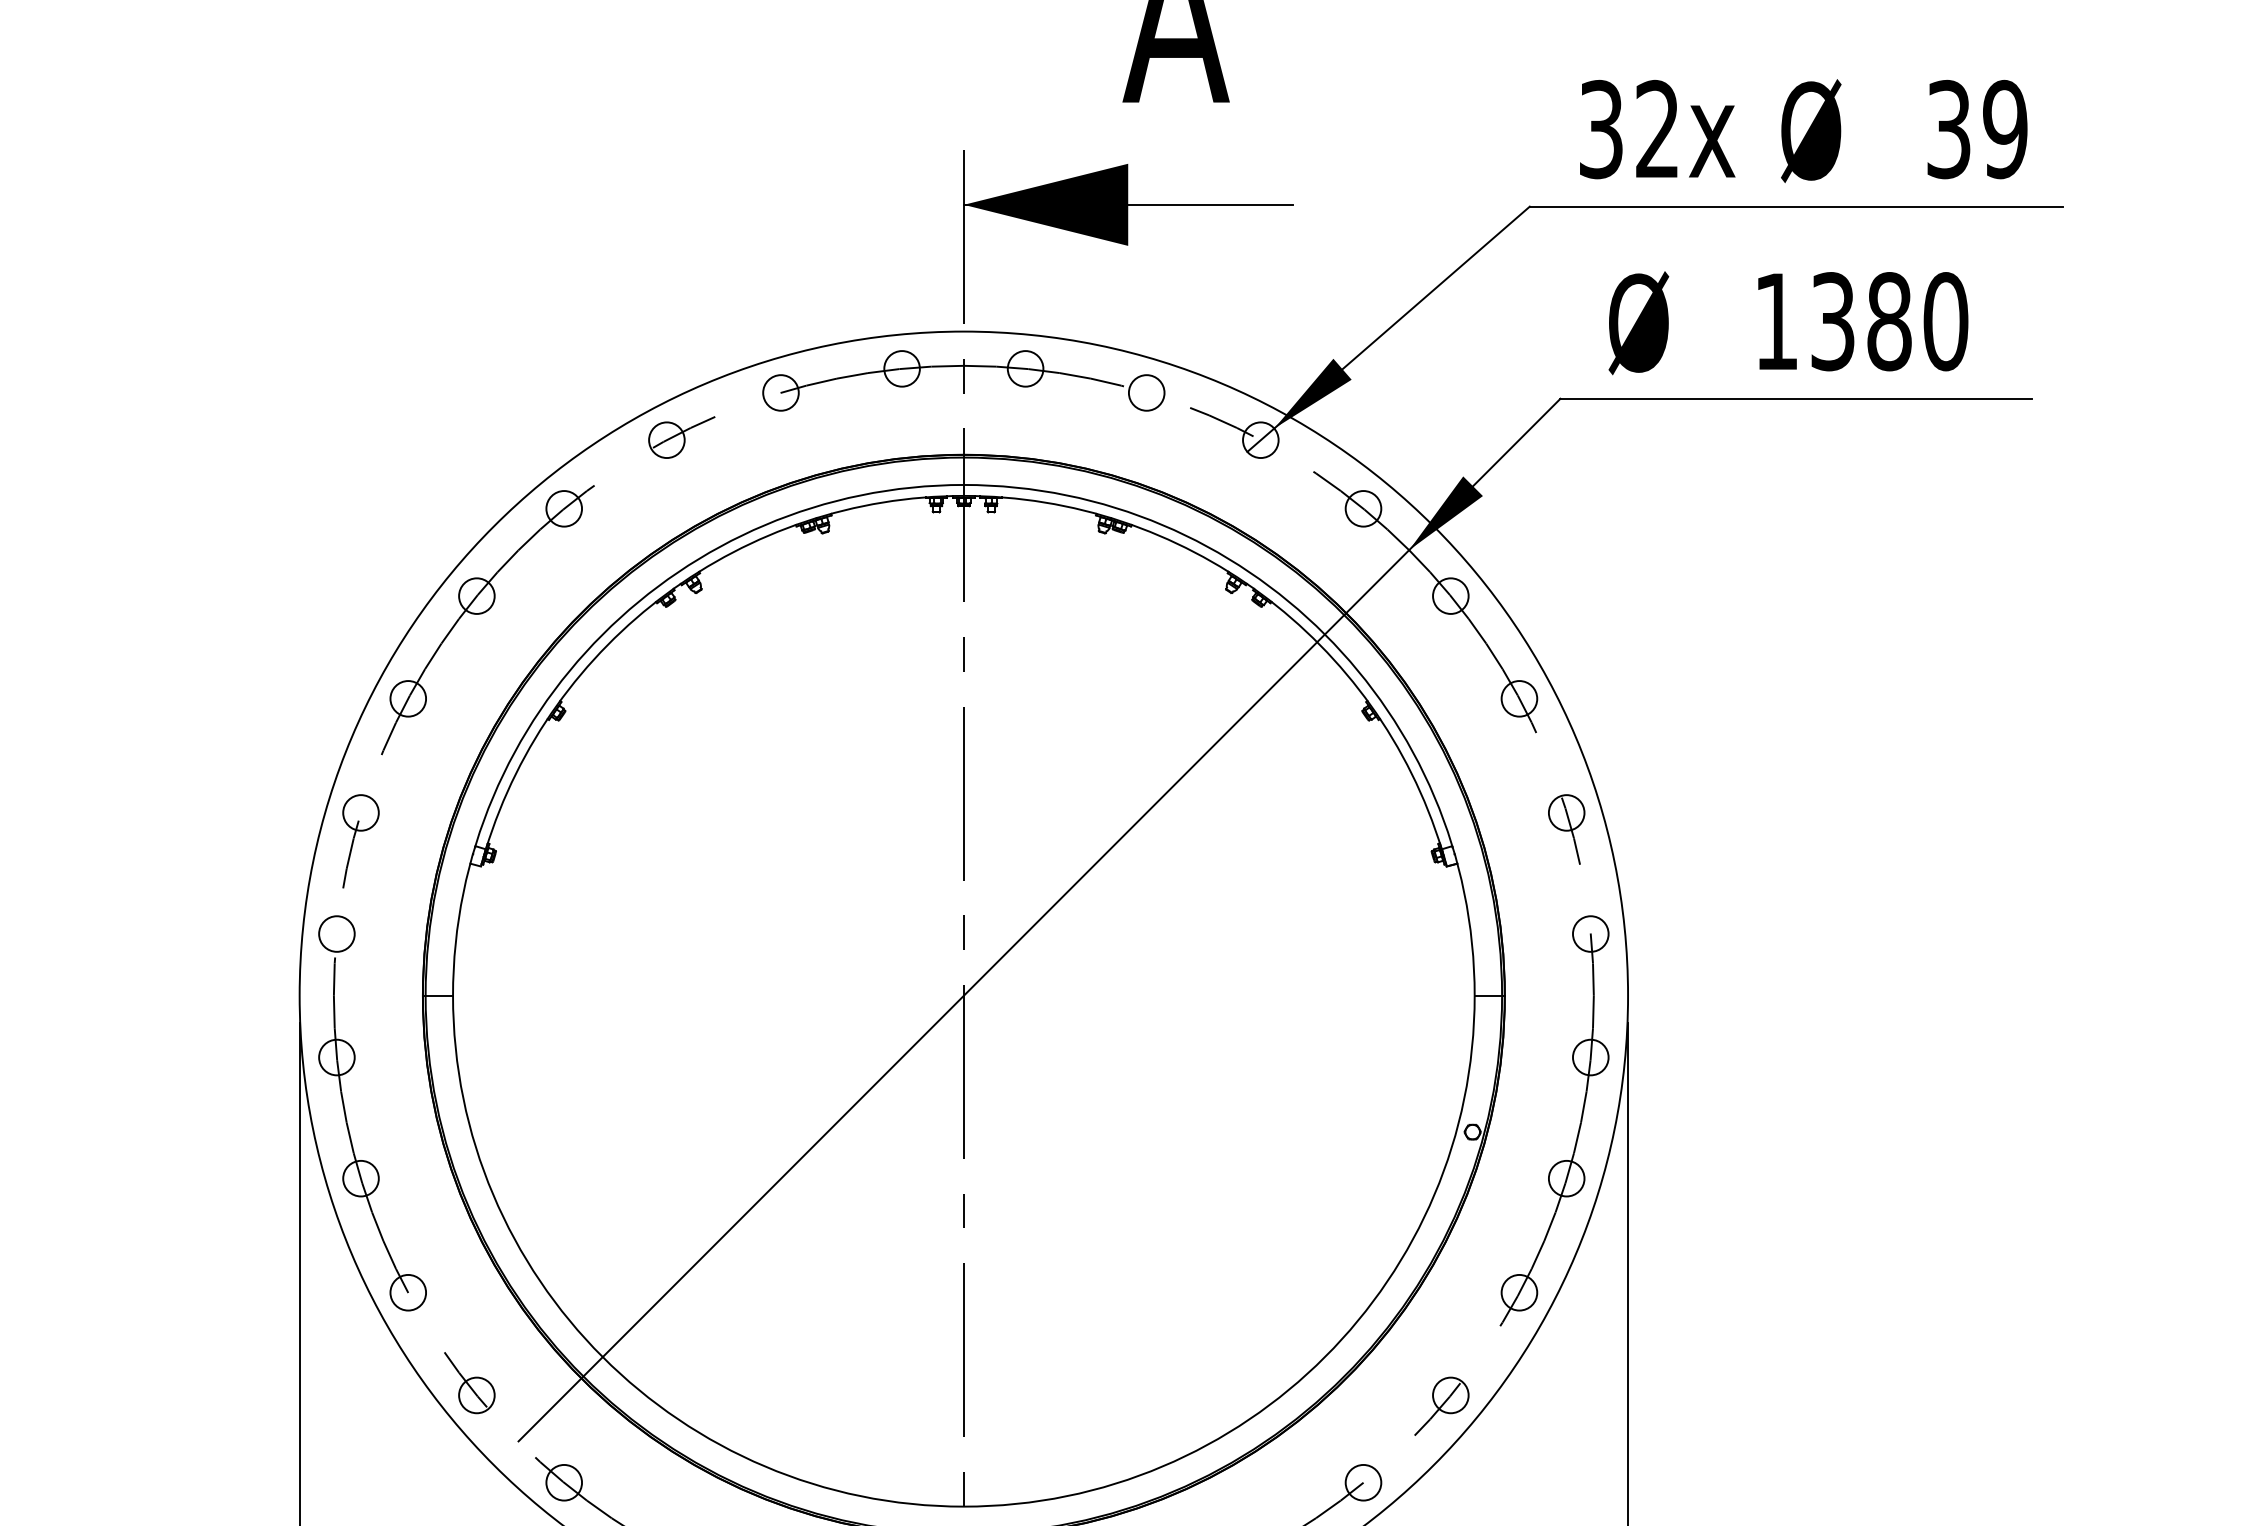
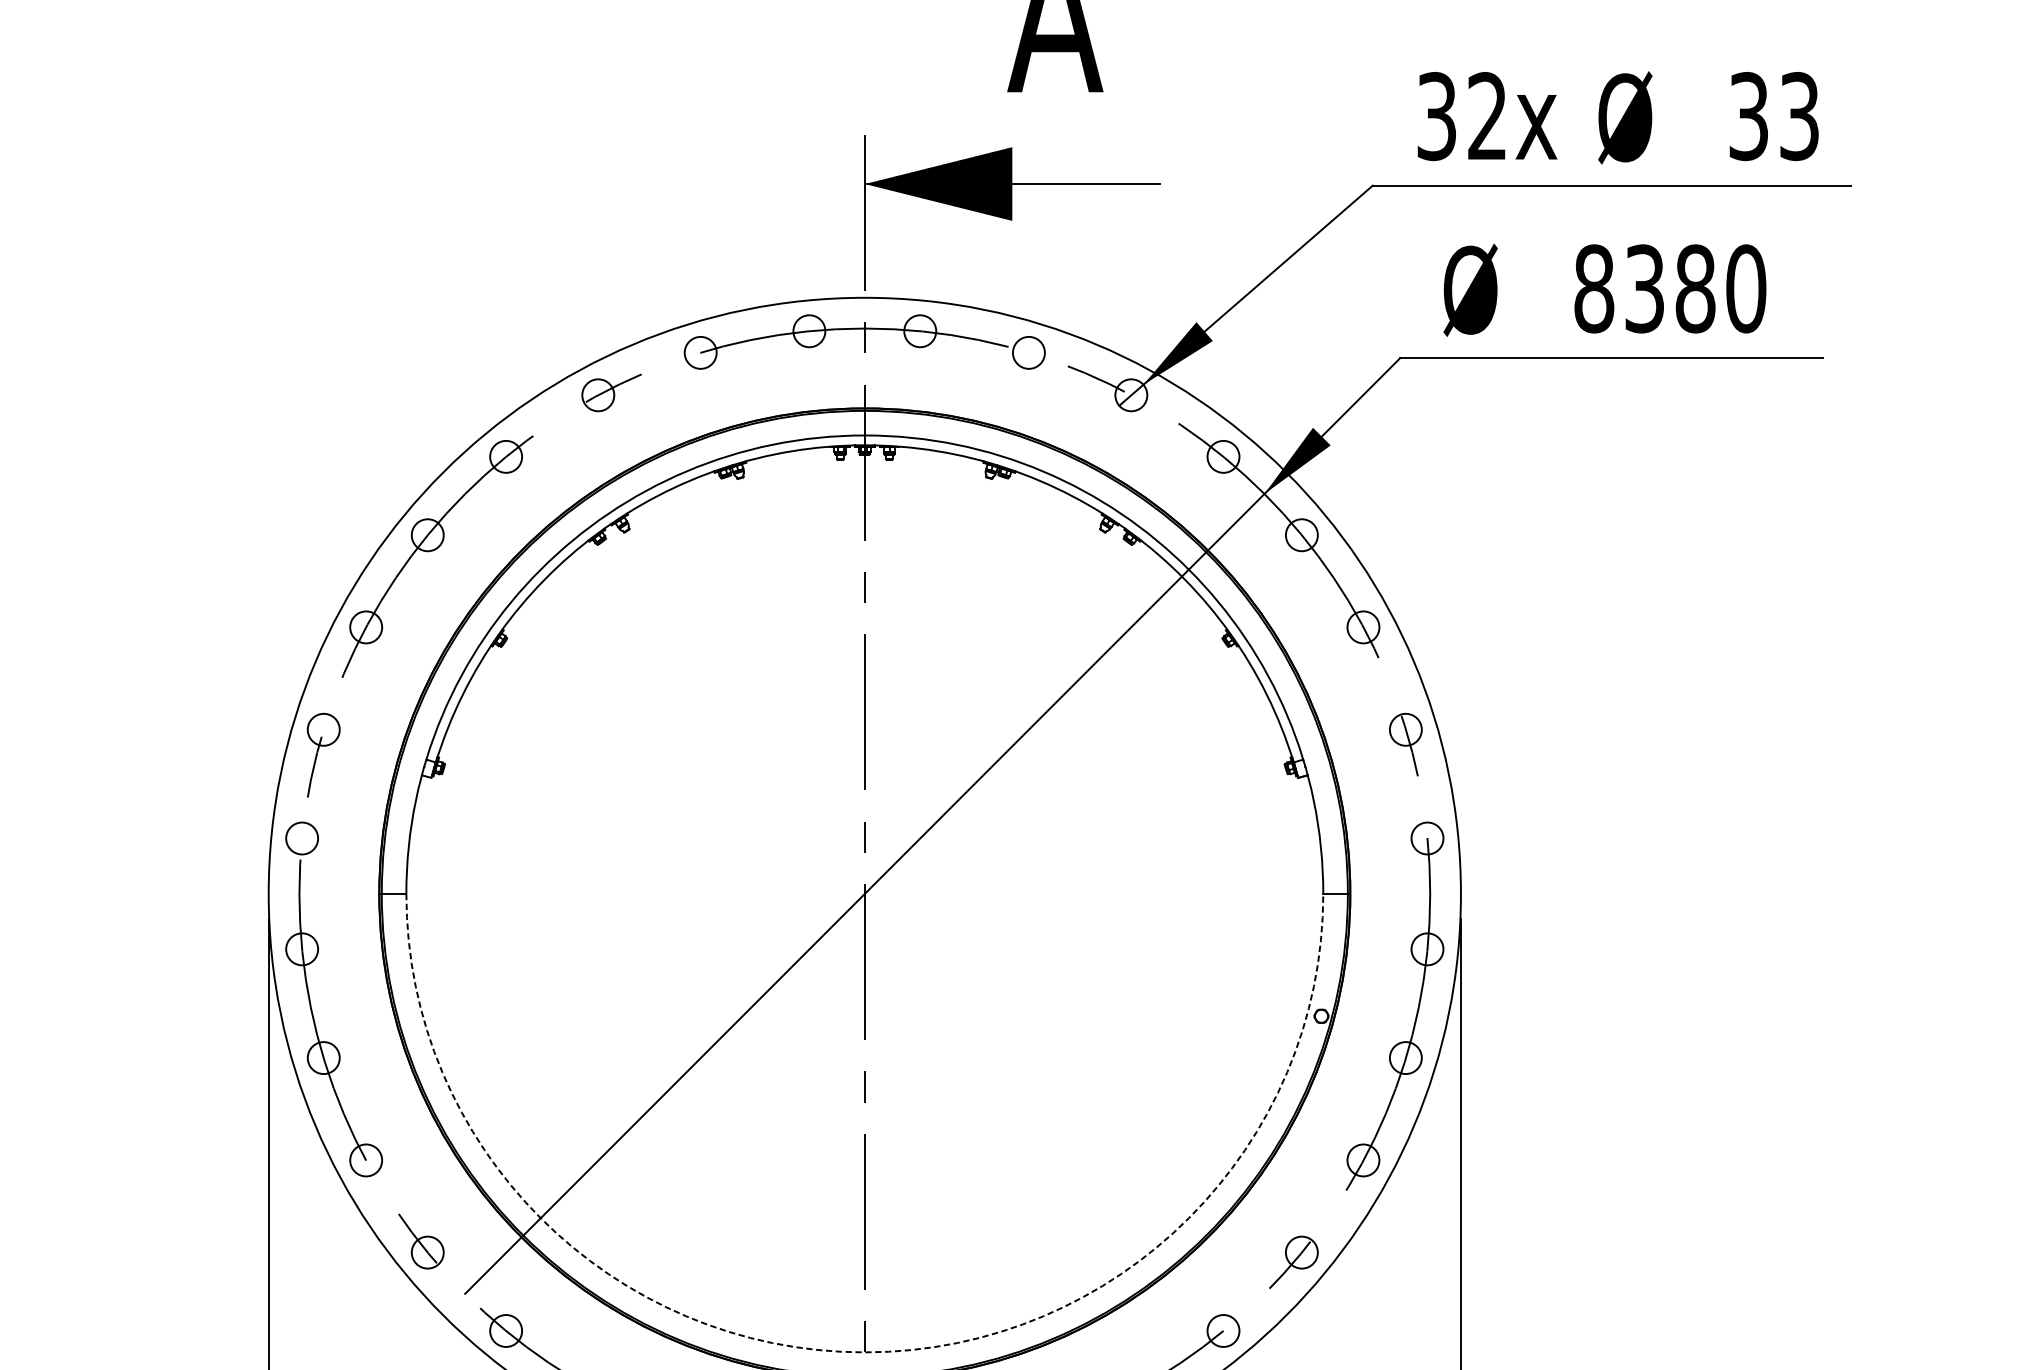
text: (2005, 129) -> (1799, 116), 39 -> 33
text: (1776, 321) -> (1594, 288), 1380 -> 8380
arc: (963, 1506) -> (864, 1352), solid -> dashed

